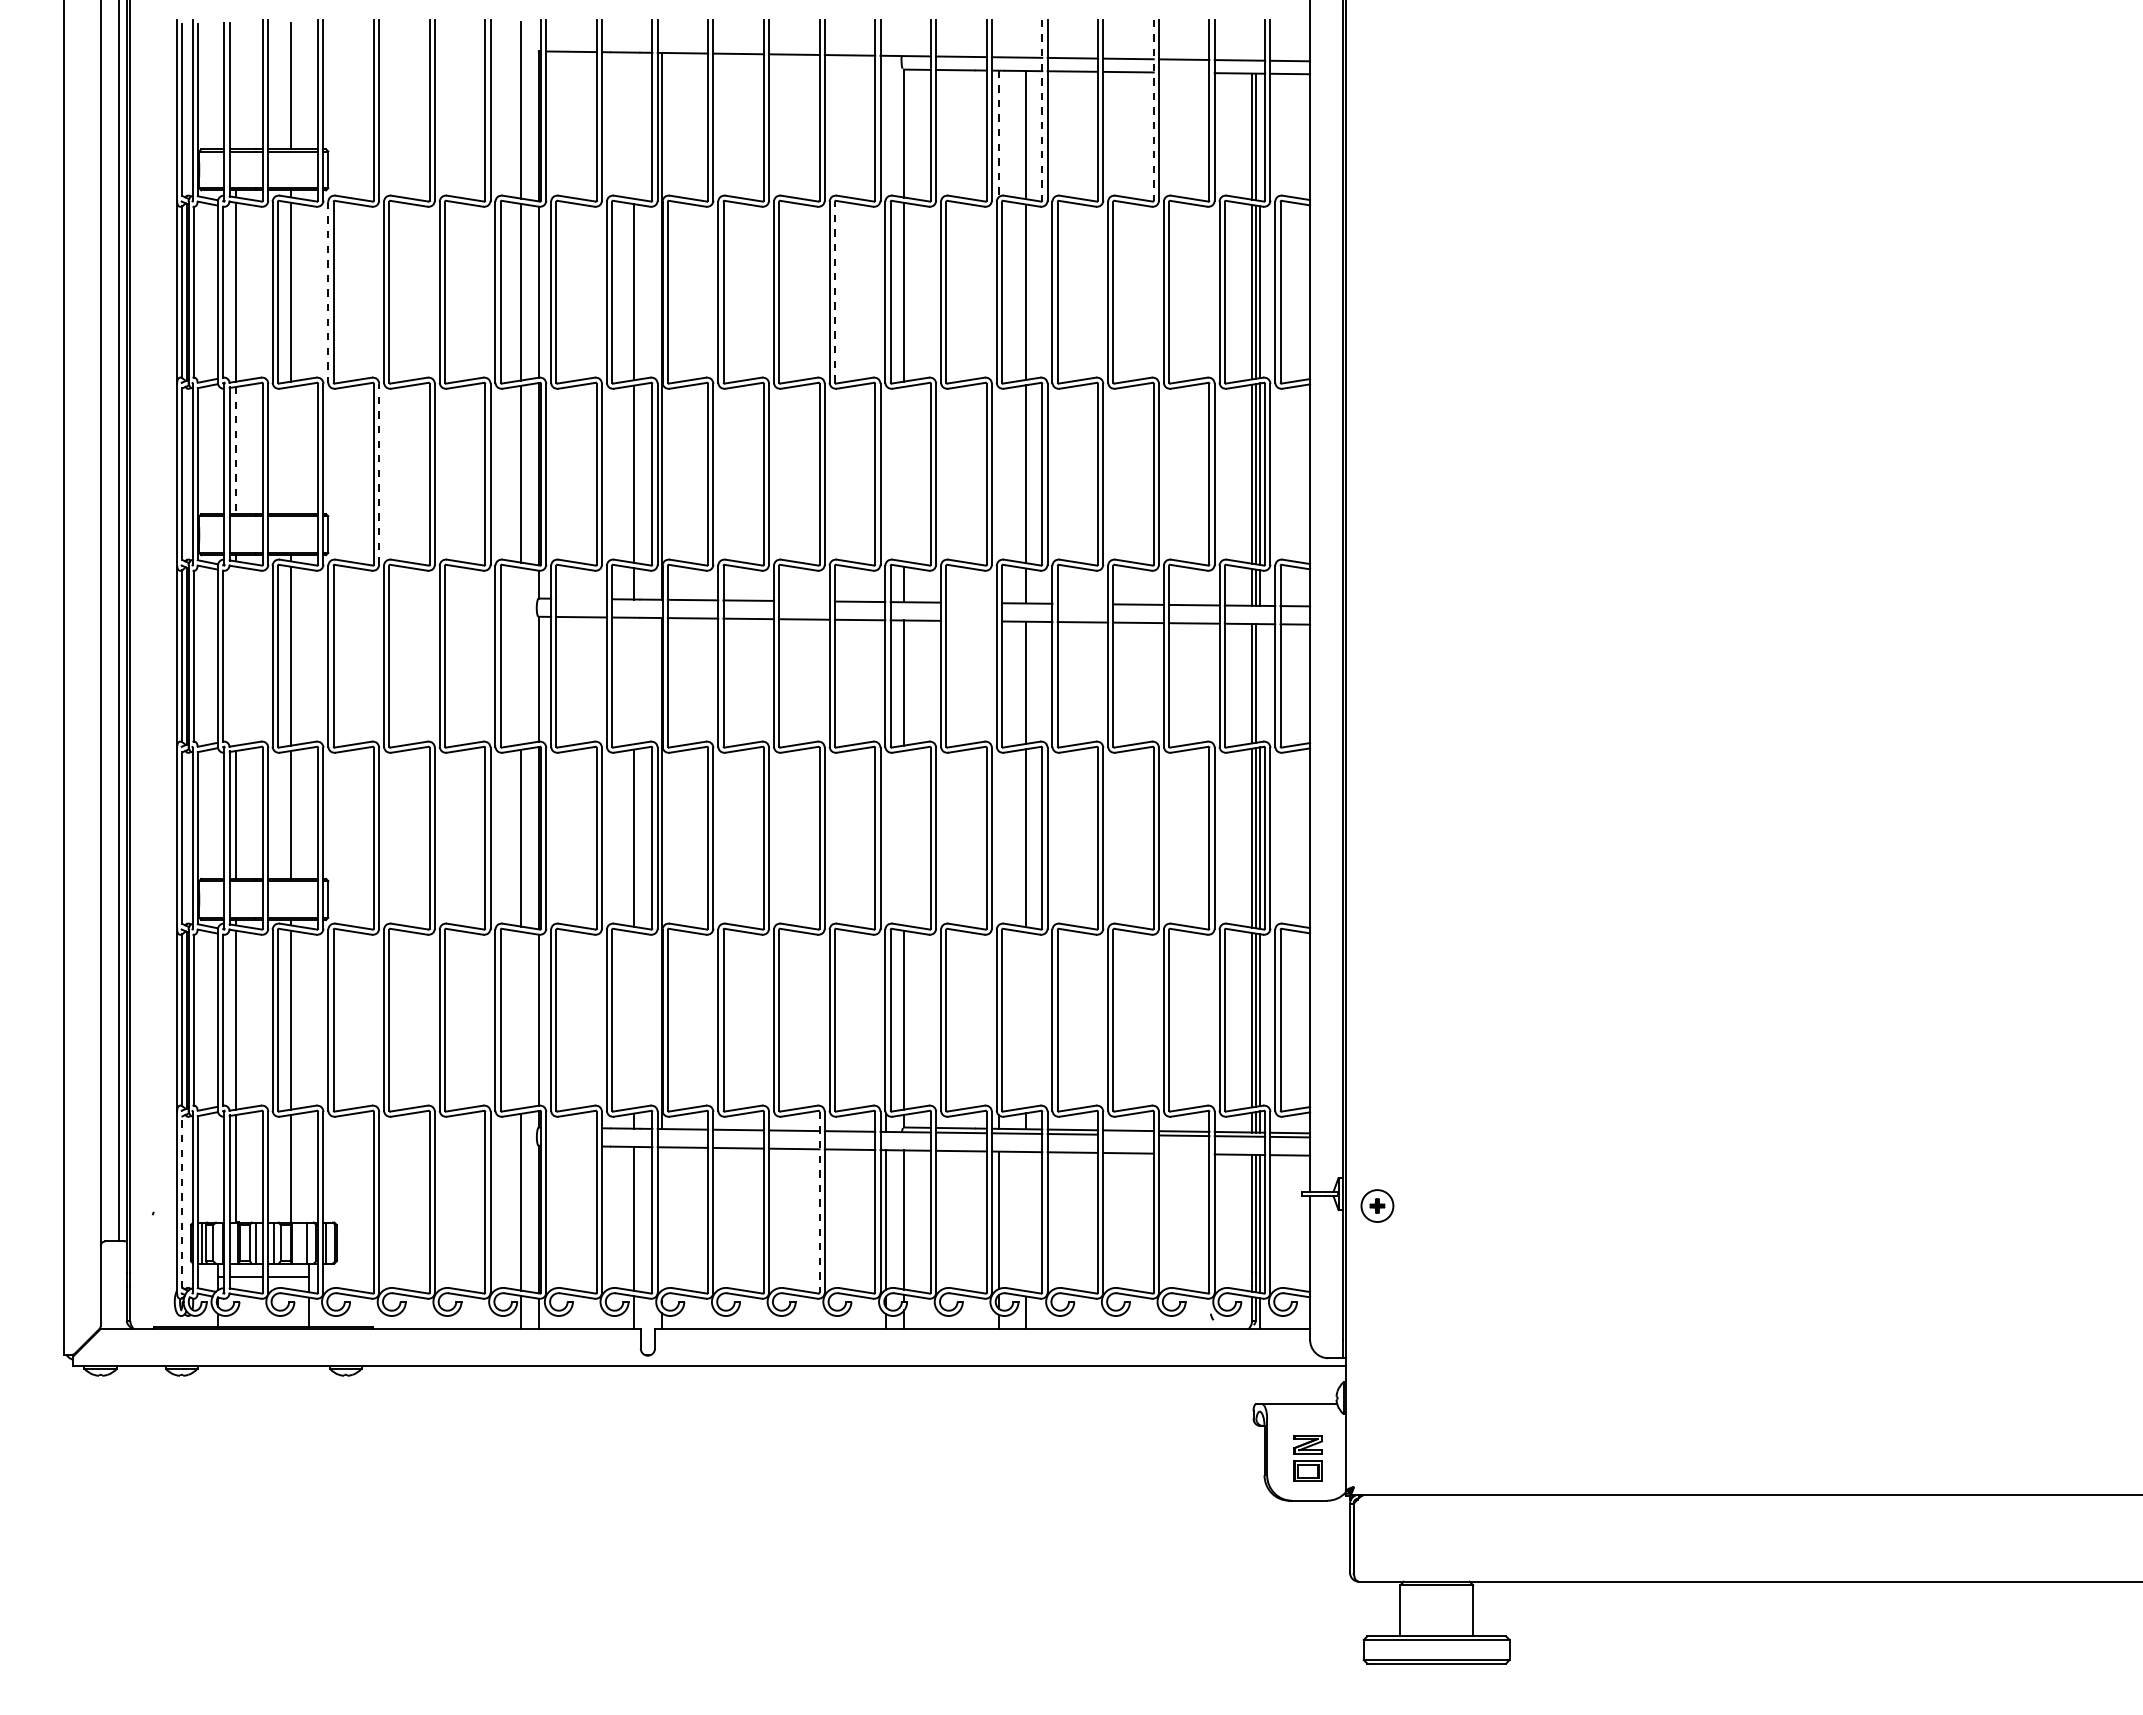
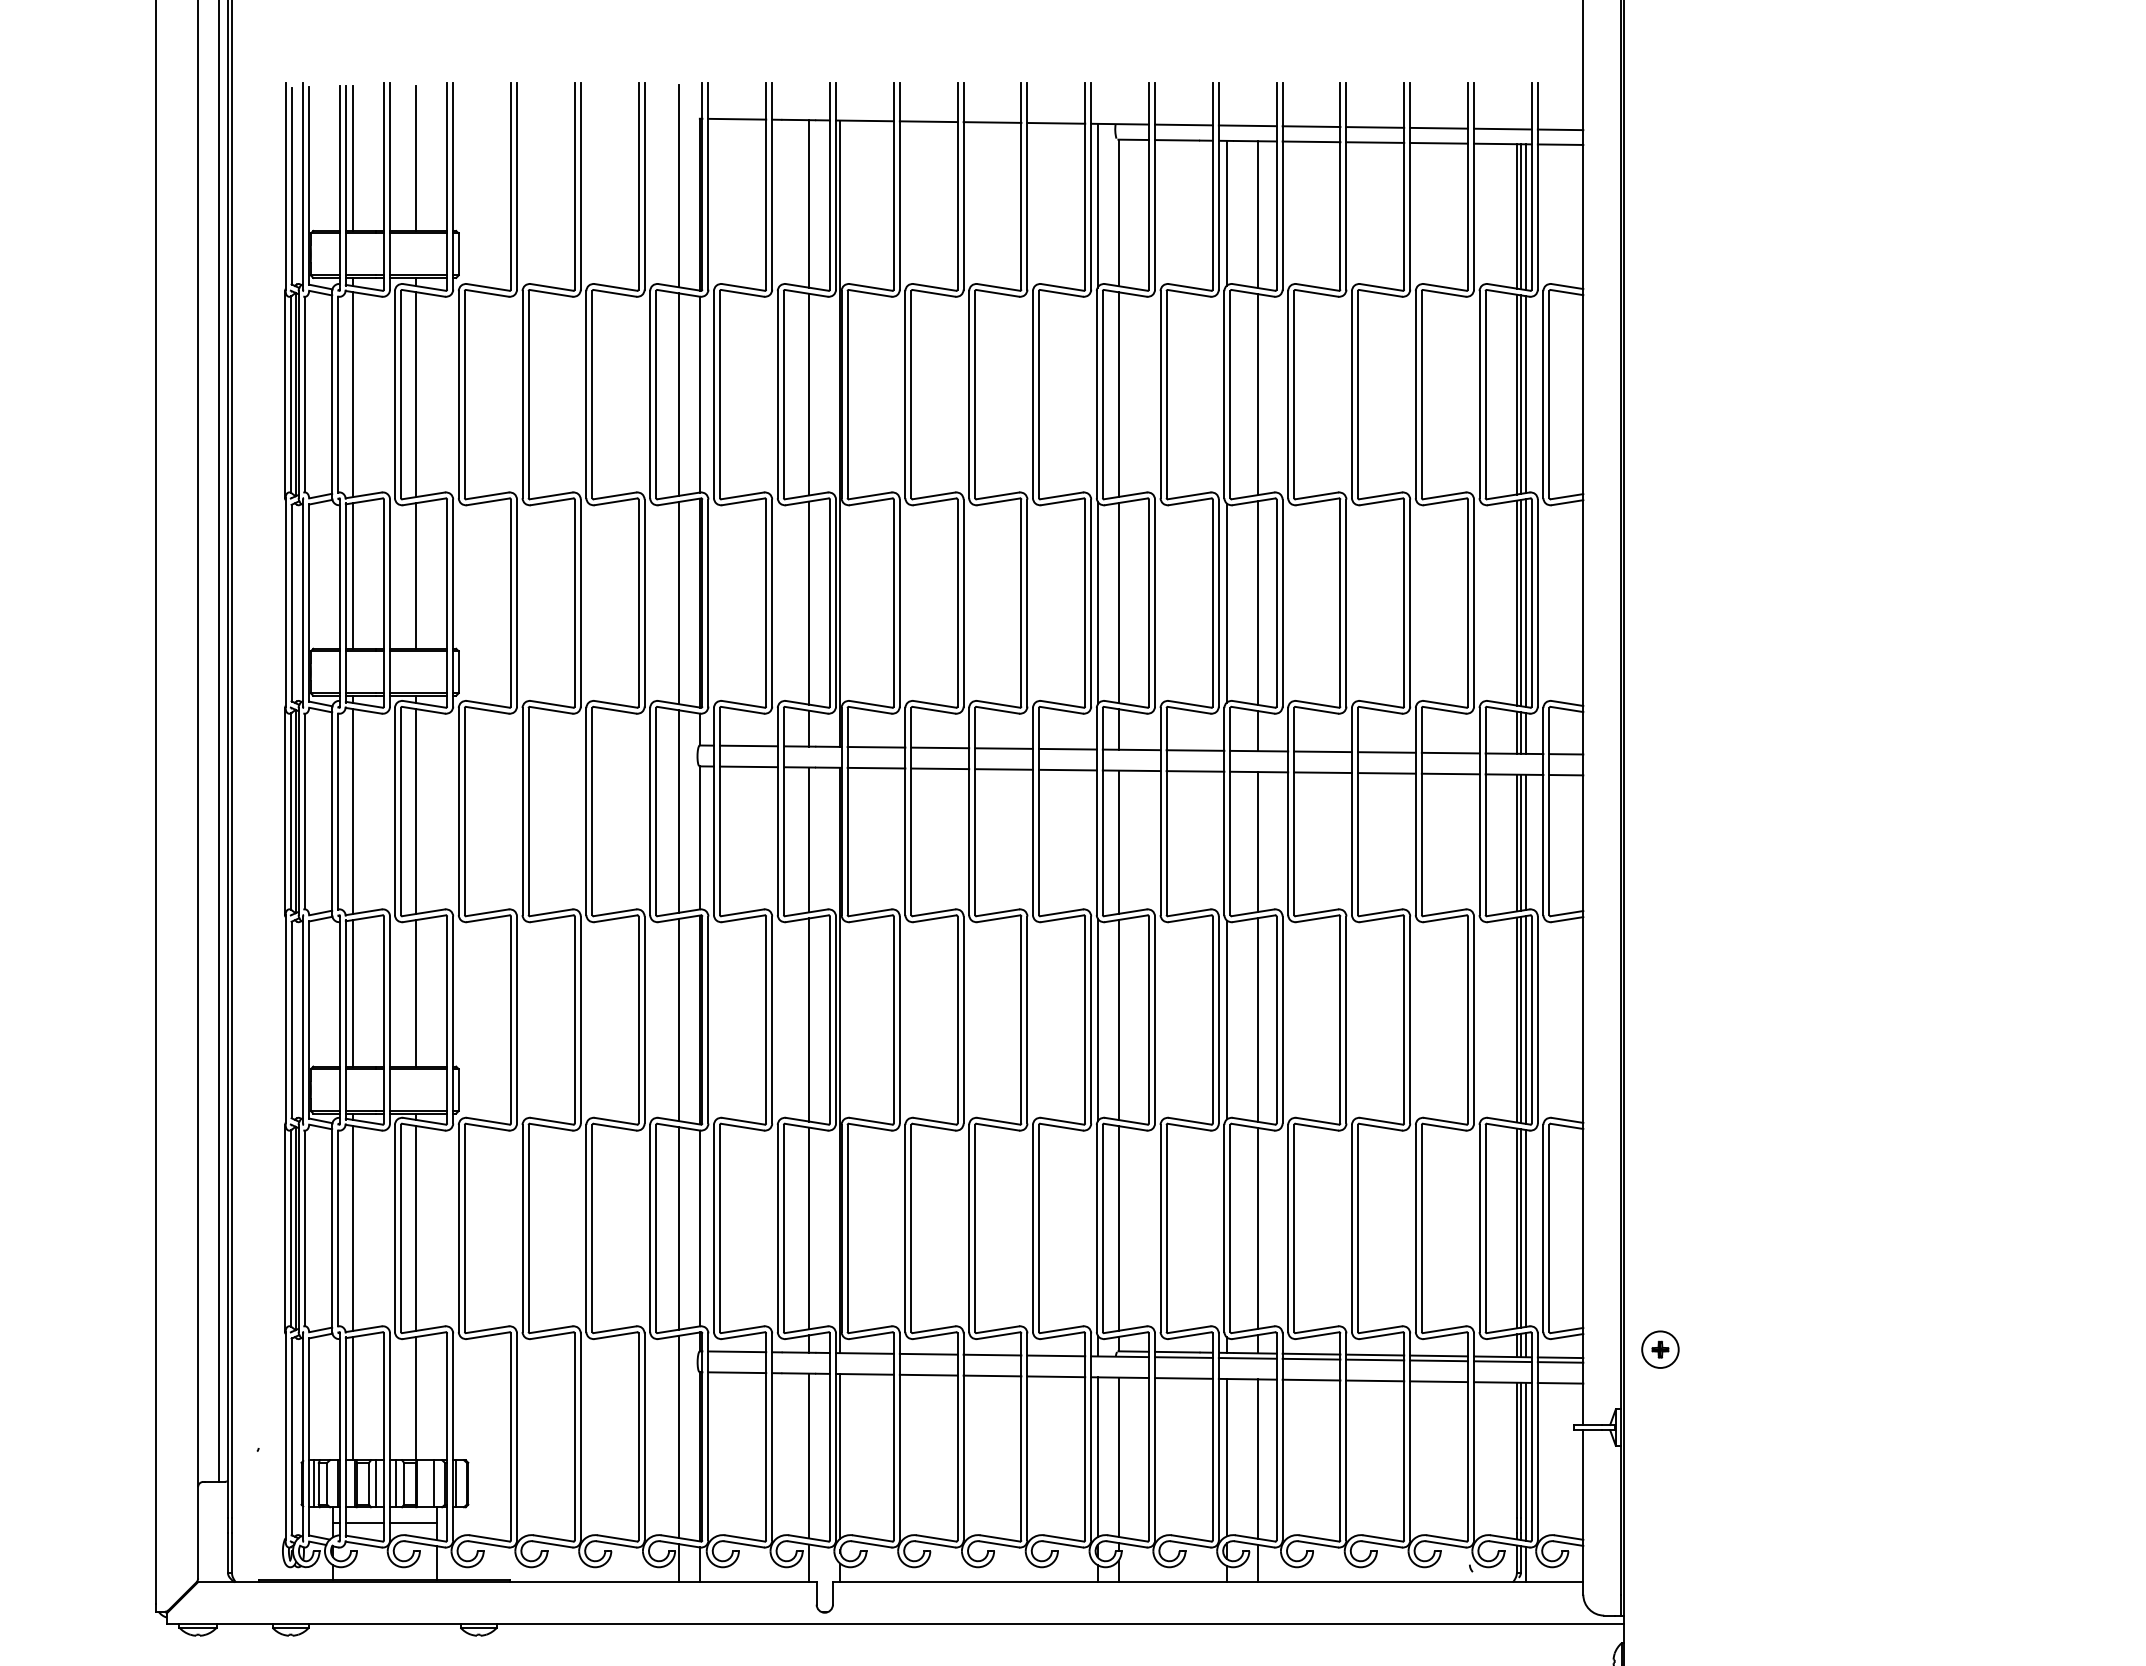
line: (1184, 72) -> (1439, 142), added
line: (236, 85) -> (353, 157), added
line: (1042, 110) -> (1276, 186), dashed -> solid
line: (1153, 110) -> (1403, 186), dashed -> solid
line: (634, 125) -> (809, 203), added
line: (886, 126) -> (1098, 204), added
line: (999, 134) -> (1227, 213), dashed -> solid
line: (1260, 136) -> (1526, 216), added
line: (834, 291) -> (1038, 393), dashed -> solid
line: (328, 292) -> (458, 394), dashed -> solid
line: (236, 450) -> (353, 575), dashed -> solid
line: (291, 450) -> (416, 575), added
line: (379, 473) -> (517, 602), dashed -> solid
line: (886, 473) -> (1098, 602), added
line: (904, 473) -> (1118, 602), added
line: (999, 474) -> (1227, 603), added
line: (581, 598) -> (748, 745), added
line: (804, 600) -> (1004, 747), added
line: (971, 602) -> (1195, 750), added
line: (1082, 603) -> (1322, 751), added
line: (971, 620) -> (1195, 770), added
line: (236, 655) -> (353, 810), added
line: (520, 655) -> (678, 810), added
line: (634, 680) -> (809, 839), added
line: (1260, 683) -> (1526, 842), added
line: (886, 837) -> (1098, 1019), added
line: (904, 837) -> (1118, 1019), added
line: (999, 838) -> (1227, 1020), added
line: (520, 1019) -> (678, 1227), added
line: (1026, 1019) -> (1258, 1227), added
line: (634, 1020) -> (809, 1228), added
line: (571, 1127) -> (737, 1351), added
line: (1128, 1134) -> (1375, 1359), added
line: (571, 1145) -> (737, 1371), added
line: (1184, 1153) -> (1439, 1381), added
line: (182, 1202) -> (291, 1437), dashed -> solid
line: (819, 1202) -> (1021, 1437), dashed -> solid
part: (1377, 1205) -> (1660, 1349), moved
line: (661, 1218) -> (840, 1455), added
line: (1026, 1221) -> (1258, 1459), added

